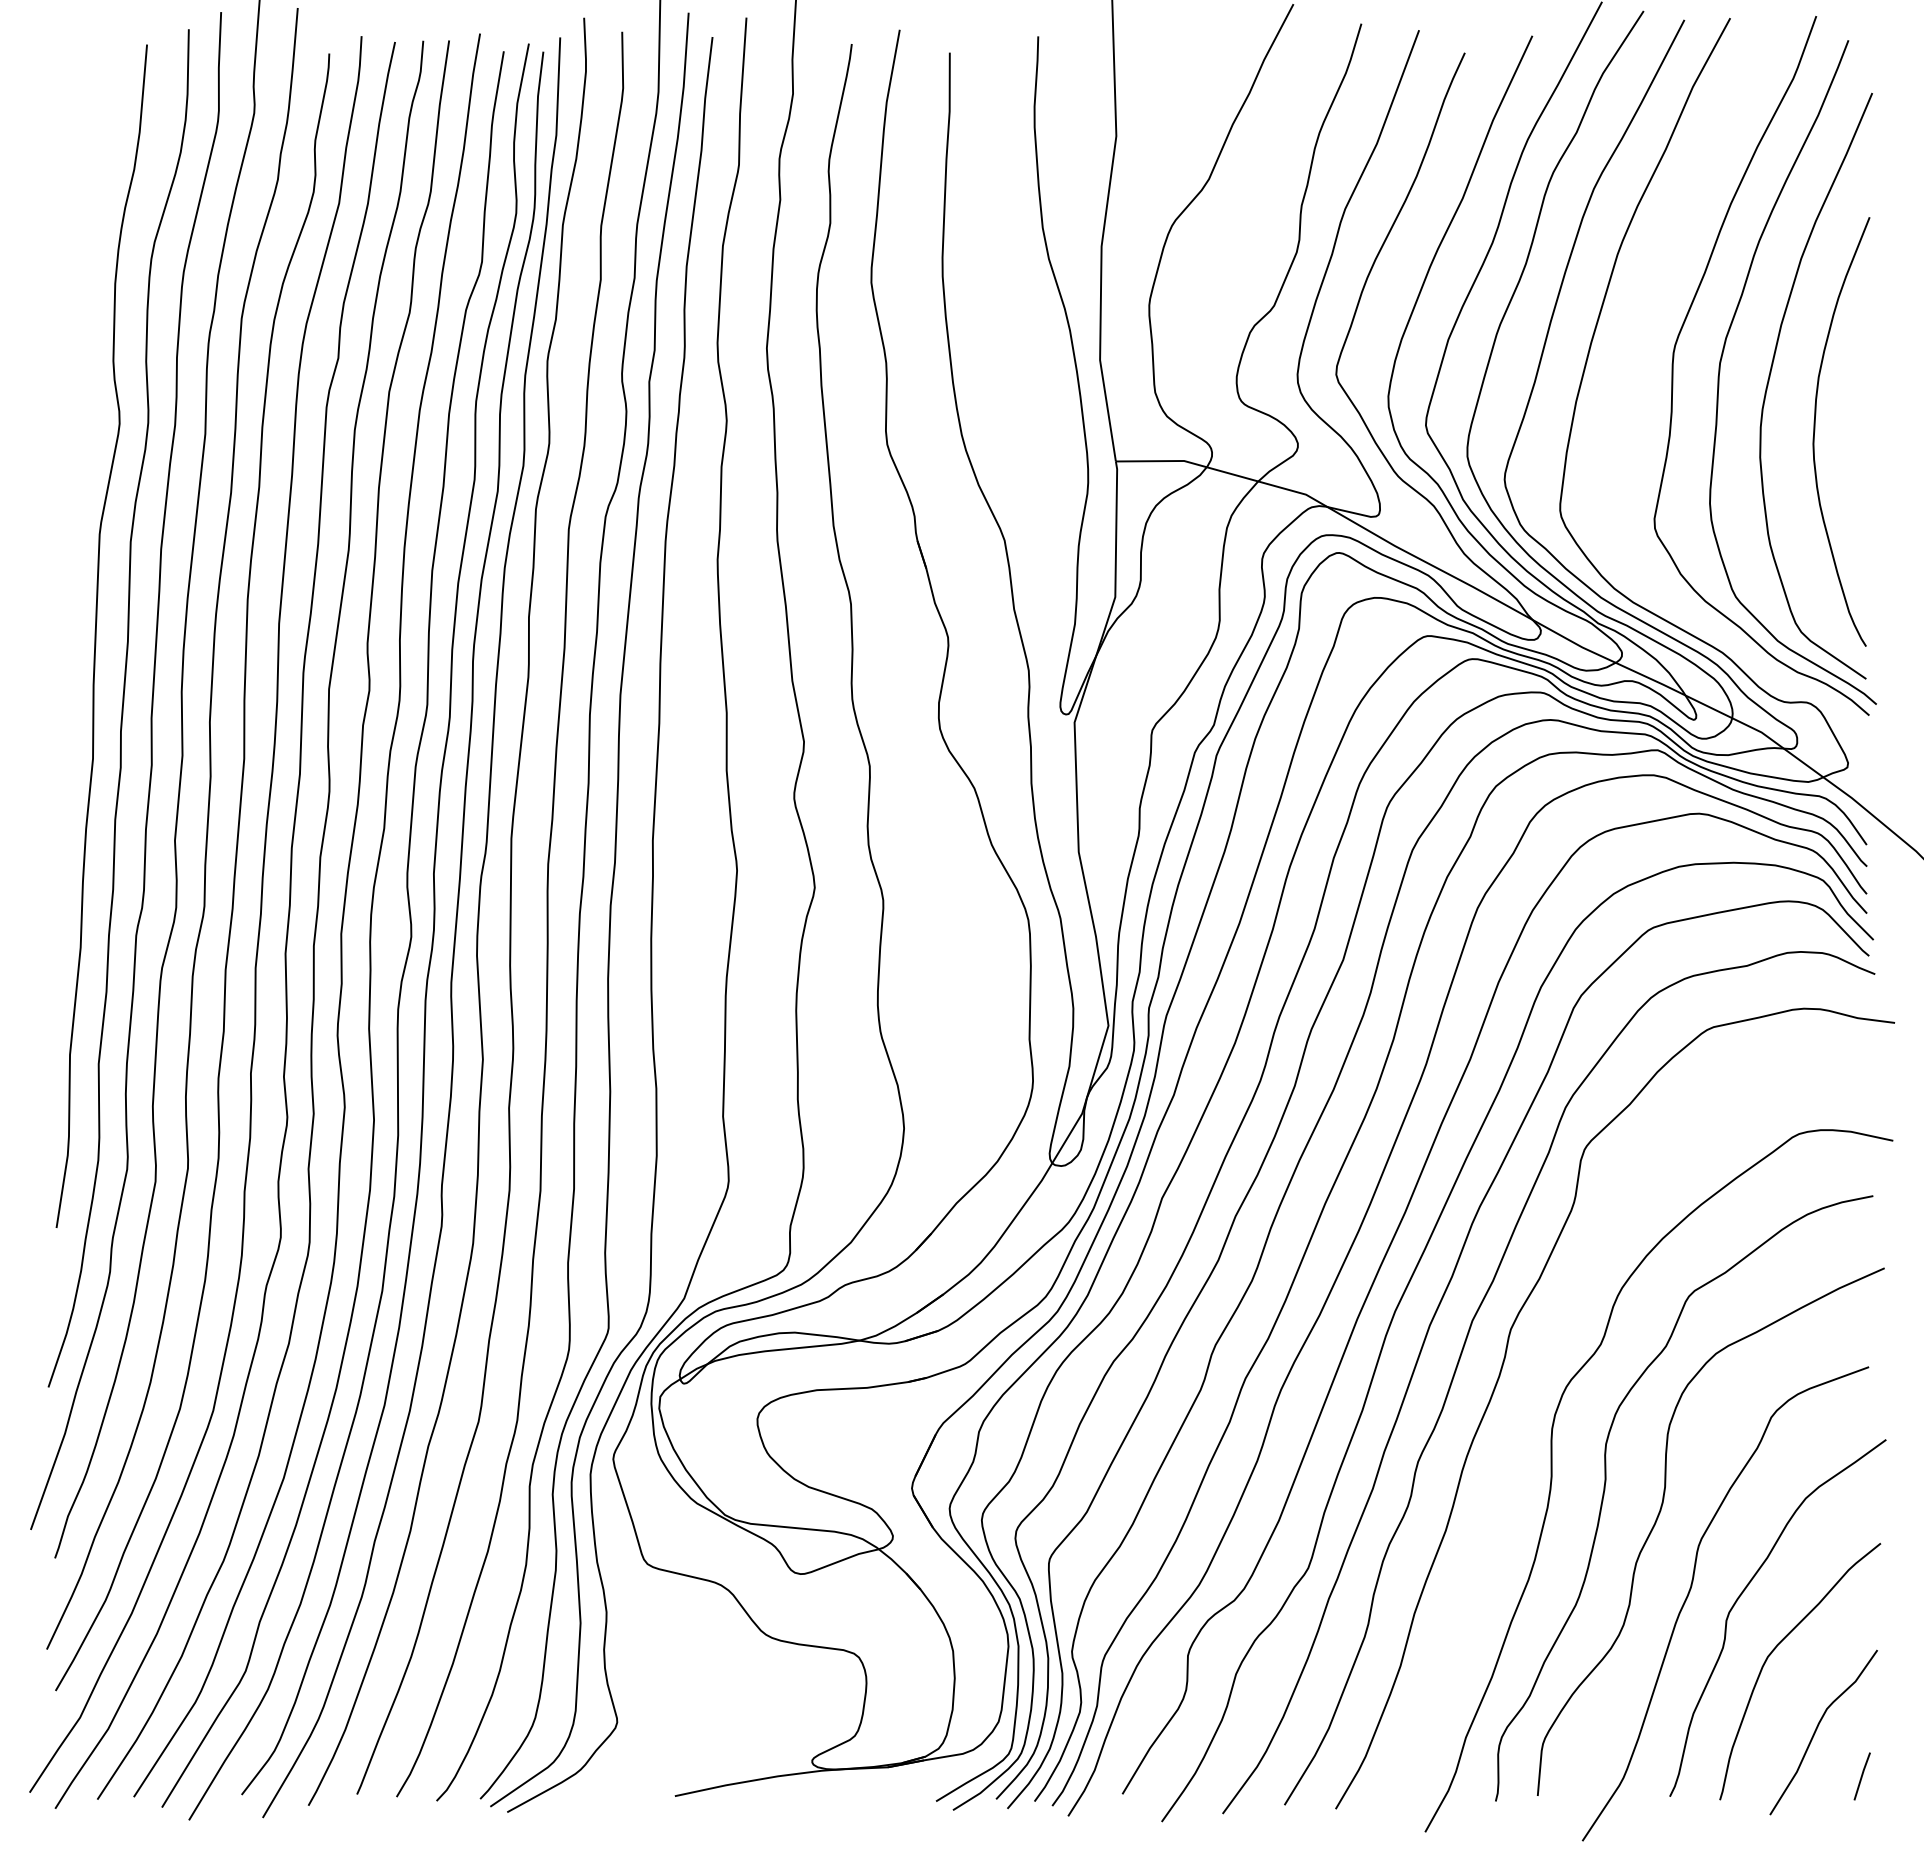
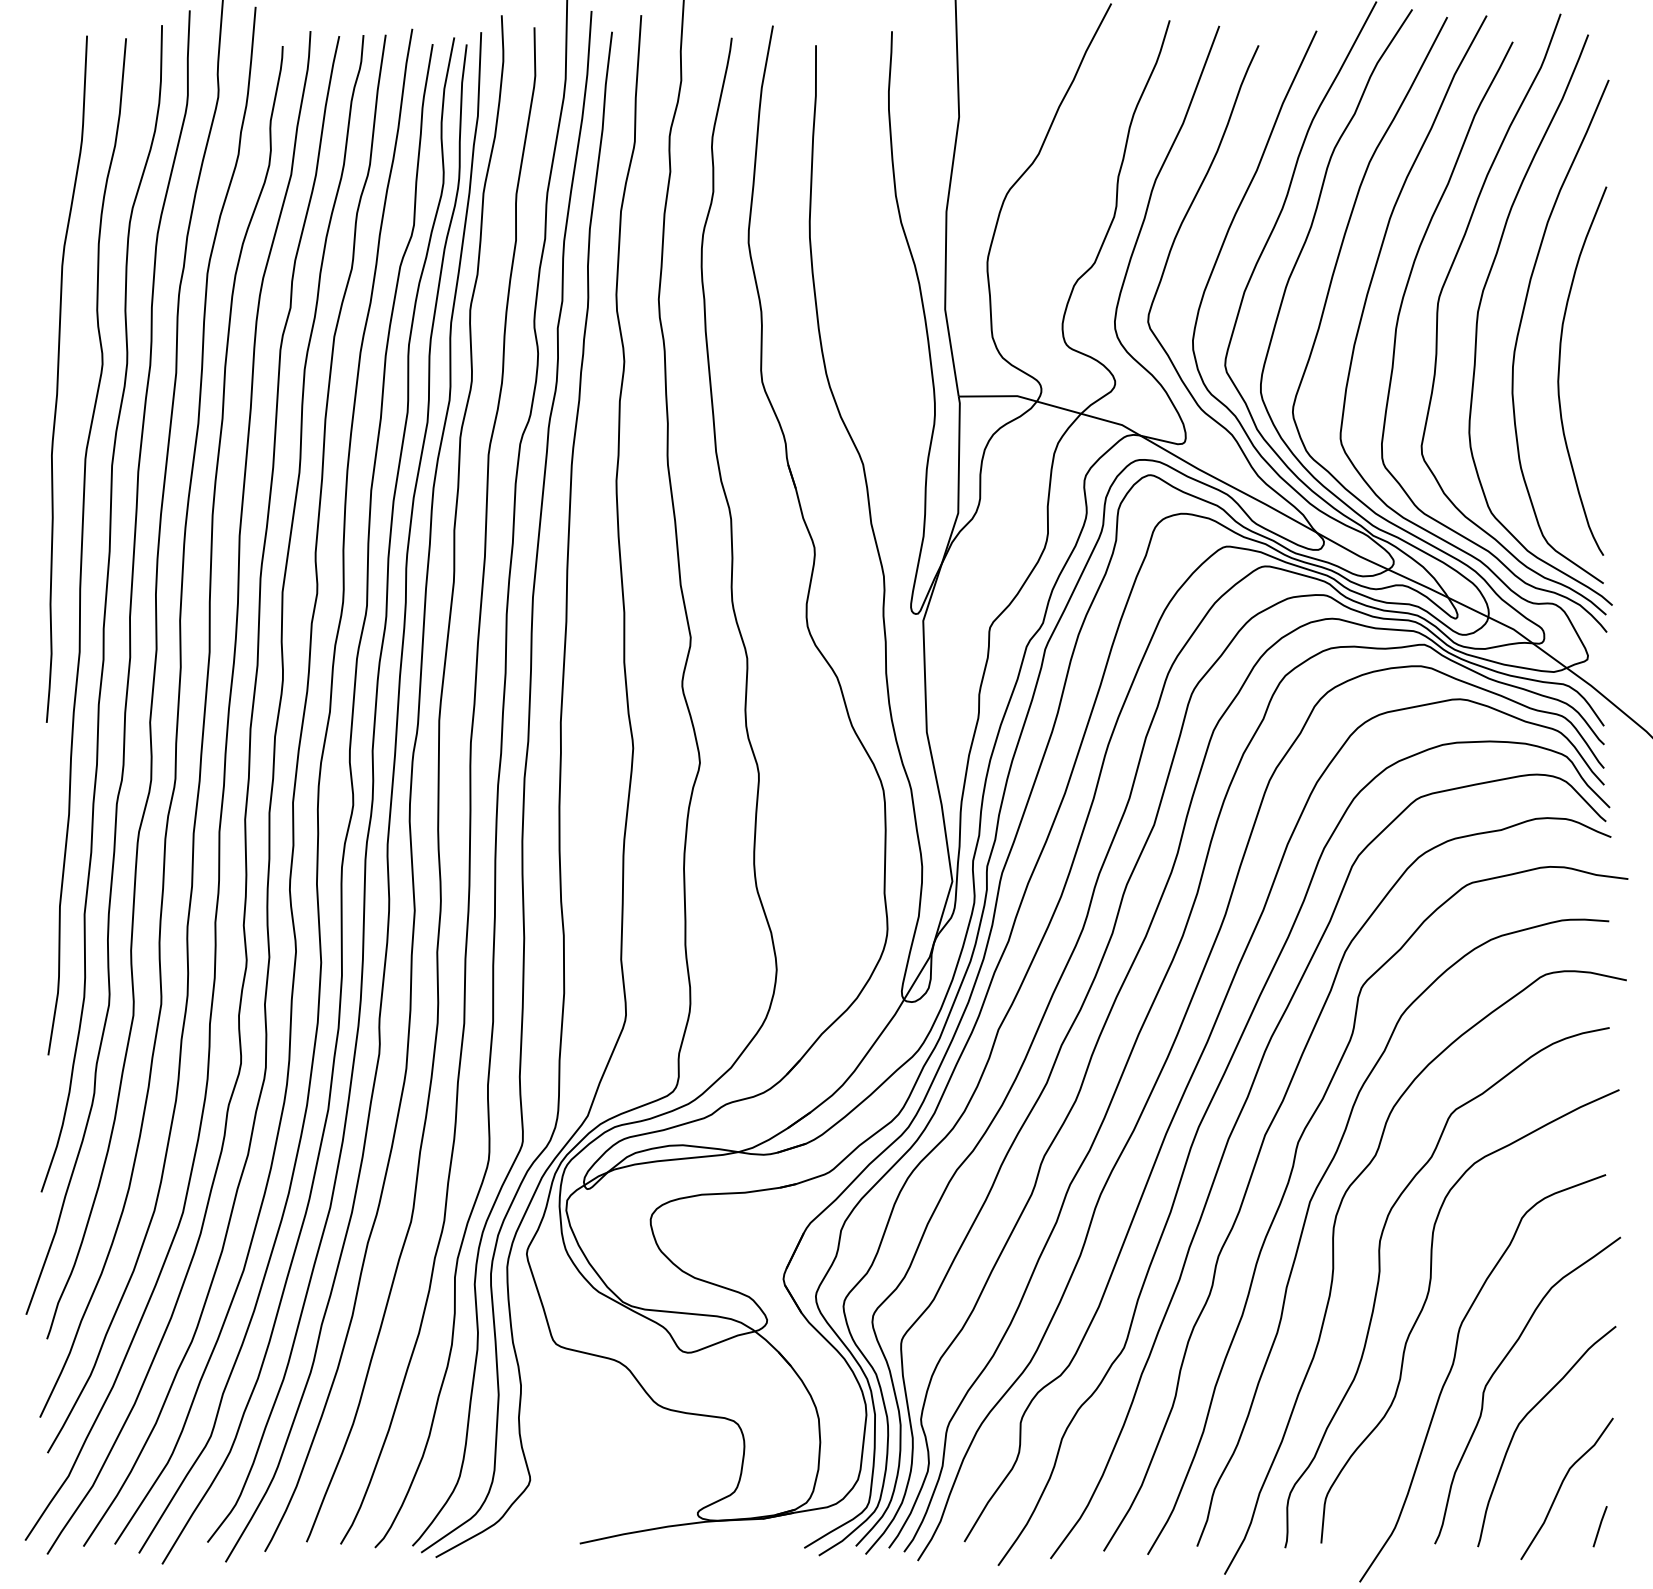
curve: (1628, 369) -> (1399, 317), added
curve: (68, 441) -> (58, 379), added
curve: (1536, 1377) -> (1320, 1183), added

